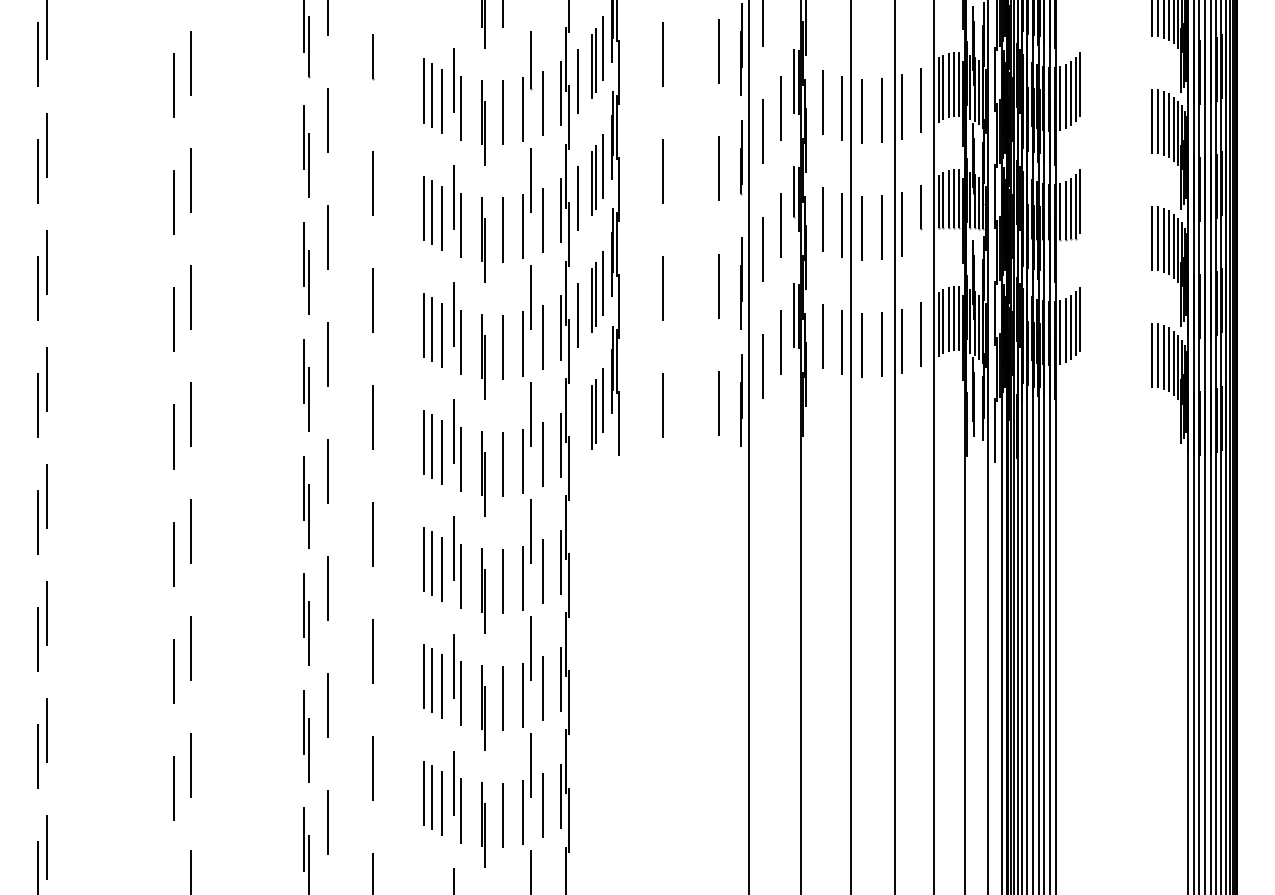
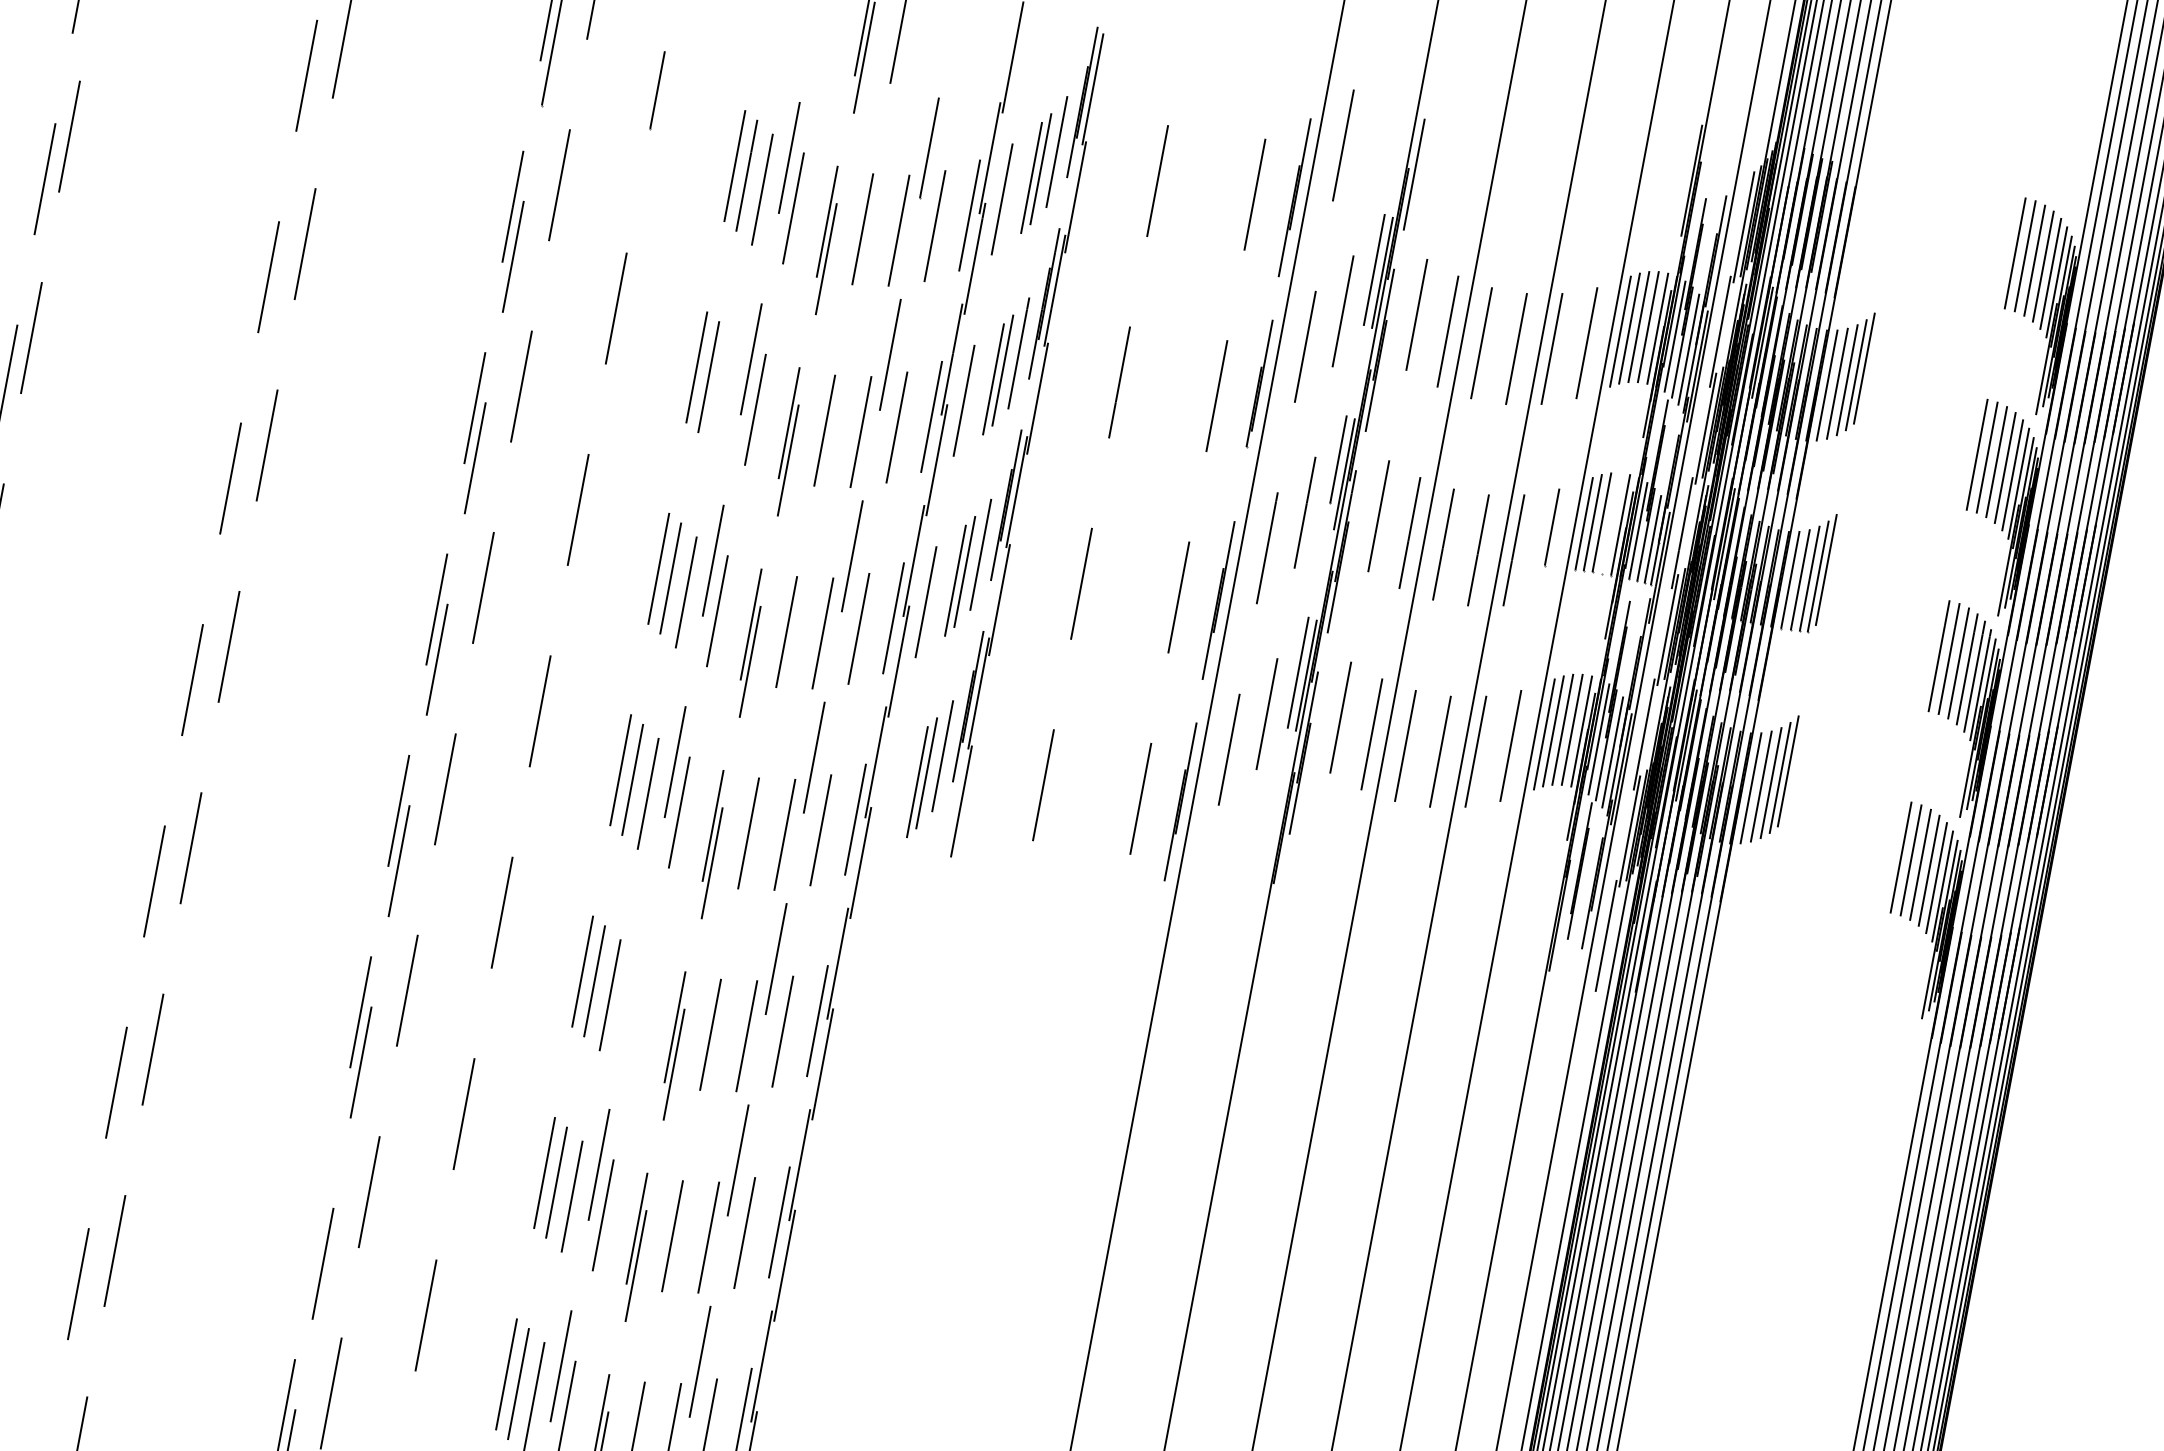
line: (953, 198) -> (1610, 523), removed
line: (442, 217) -> (725, 389), removed
part: (457, 562) -> (639, 988), removed
line: (303, 722) -> (322, 1213), removed

